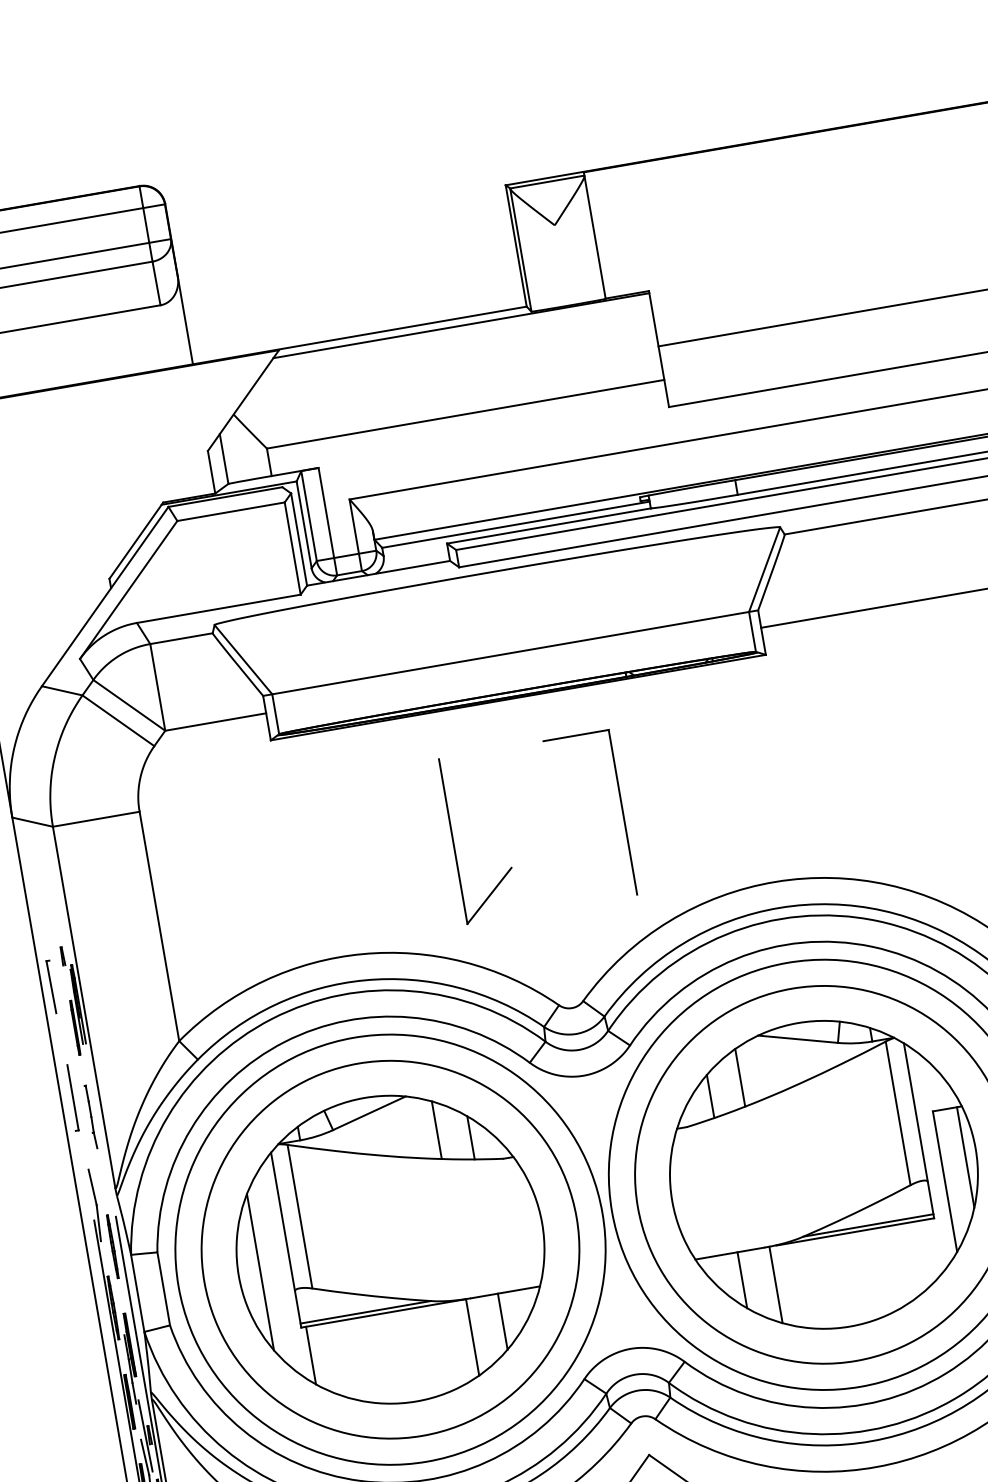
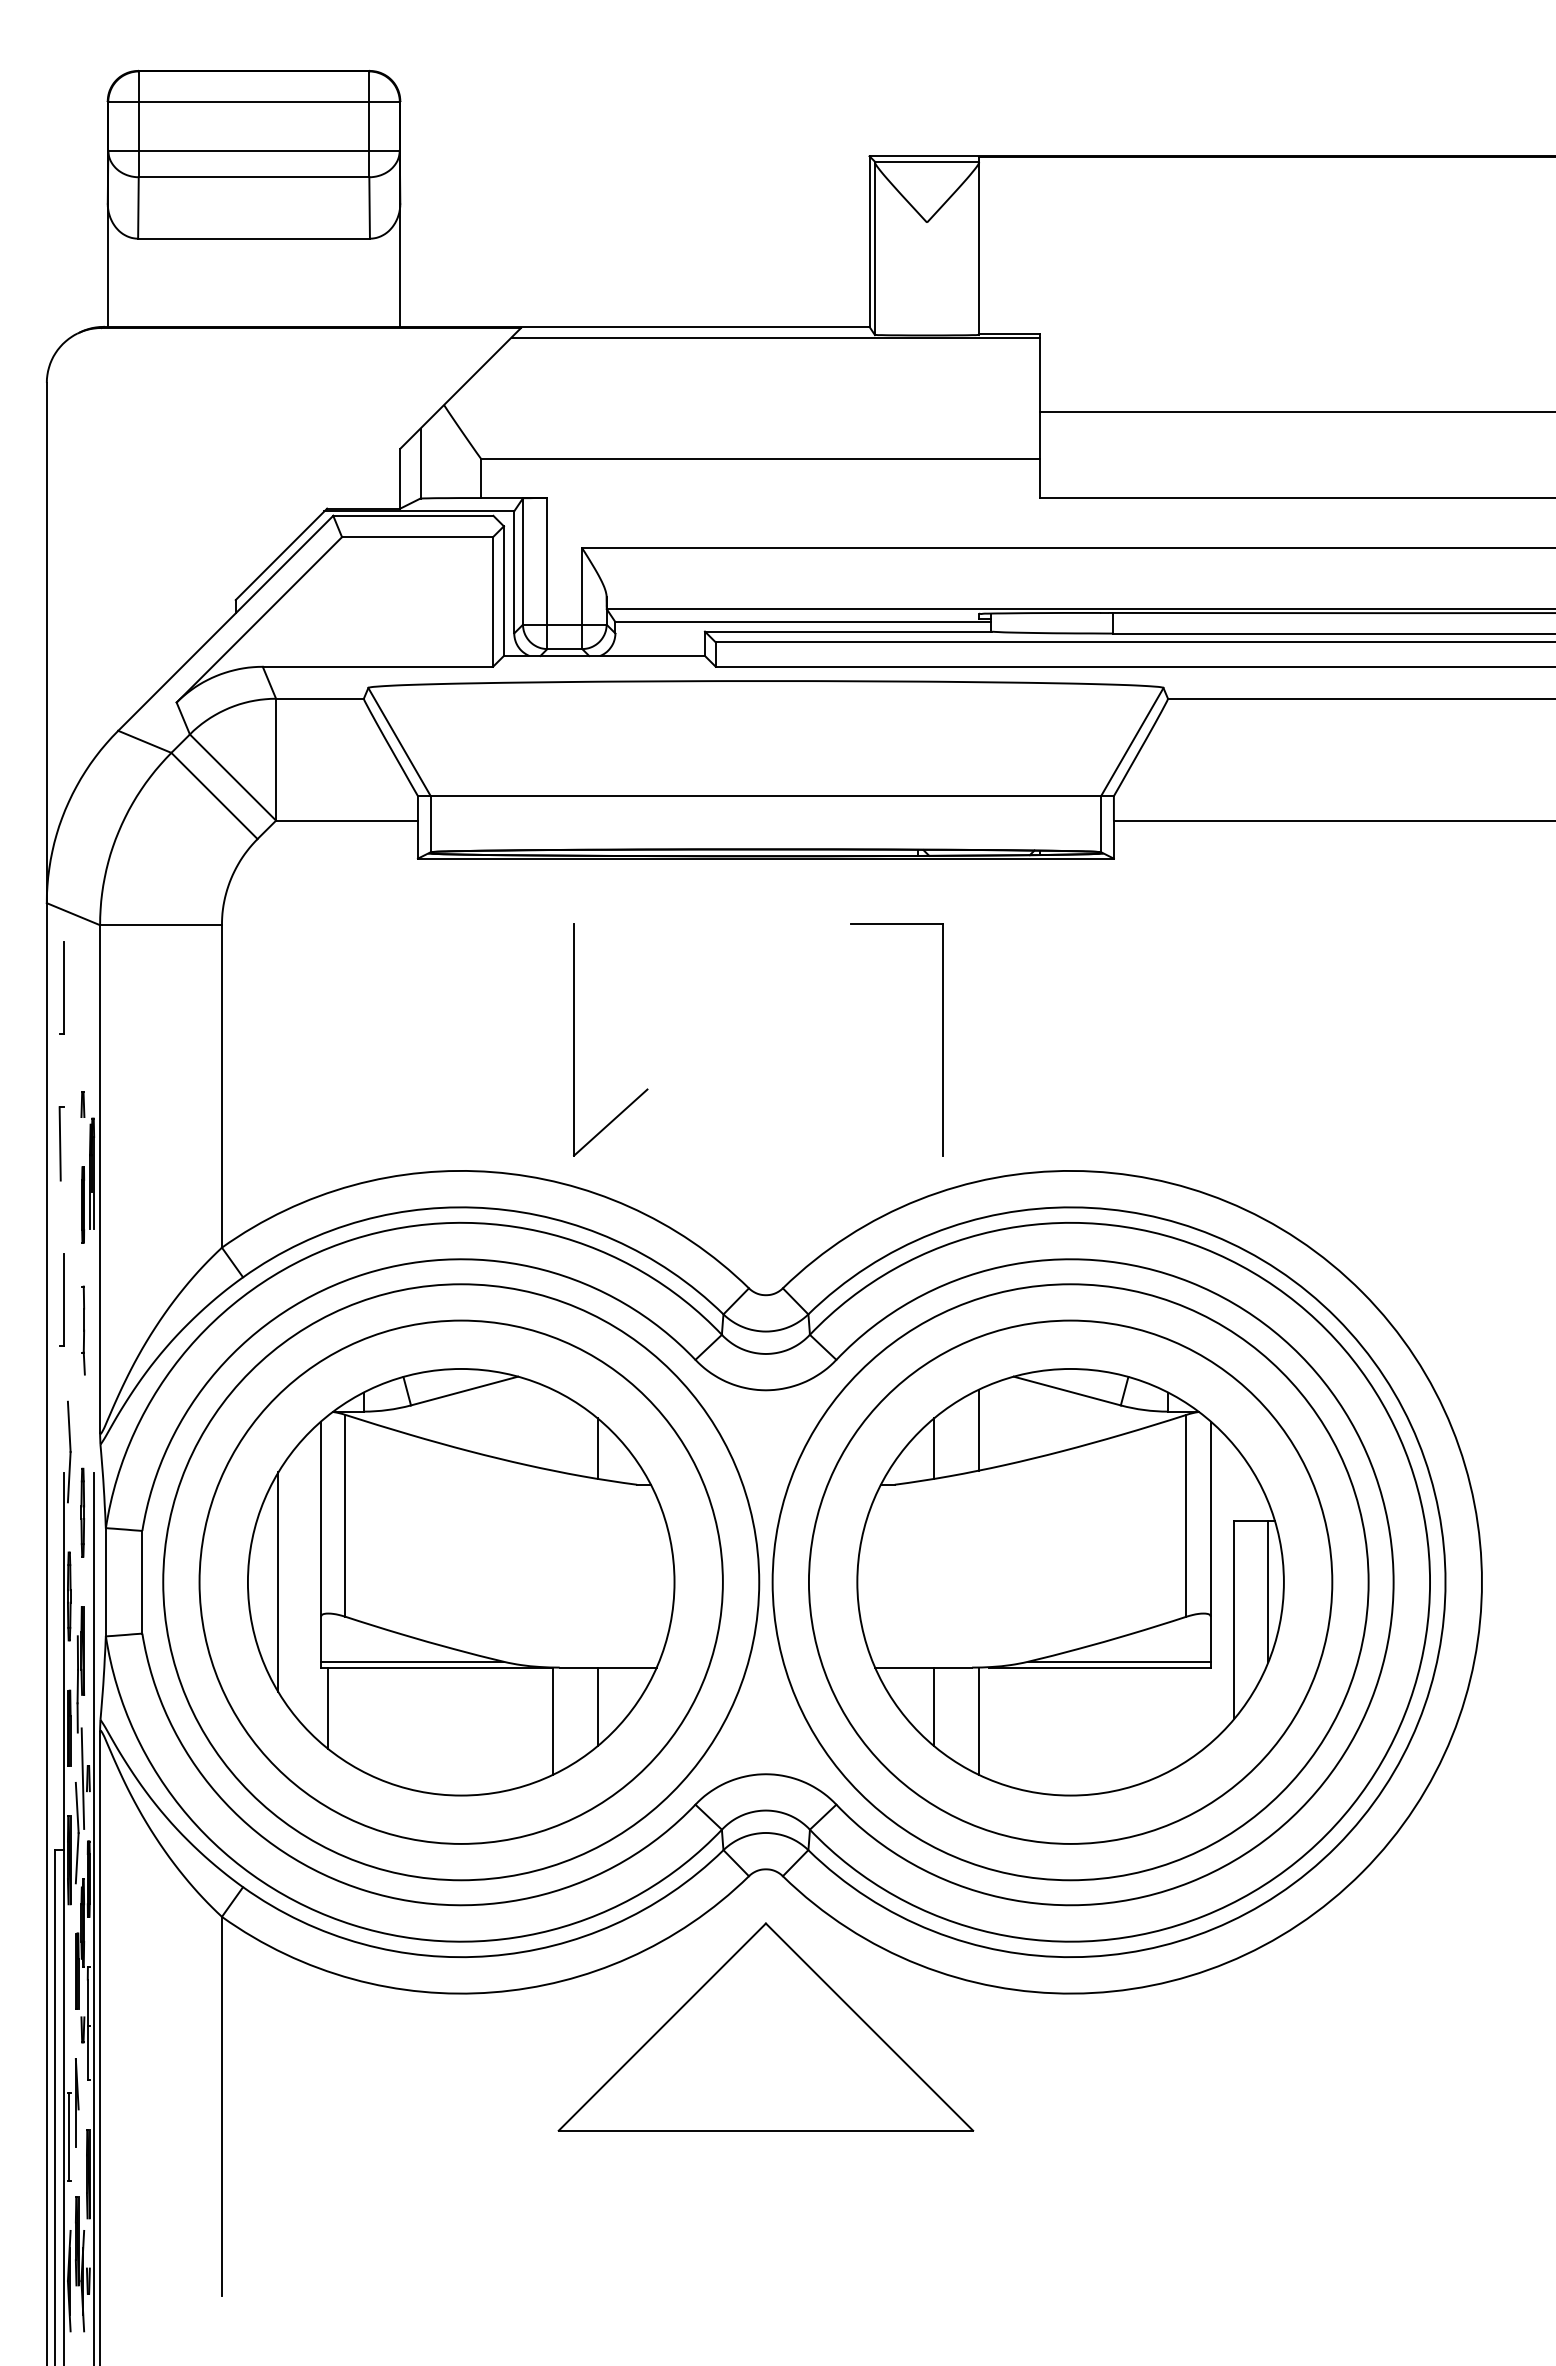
part: (622, 812) -> (942, 1039), moved
part: (453, 841) -> (574, 1039), moved
part: (33, 875) -> (61, 987), added
line: (436, 1129) -> (552, 1429), removed

